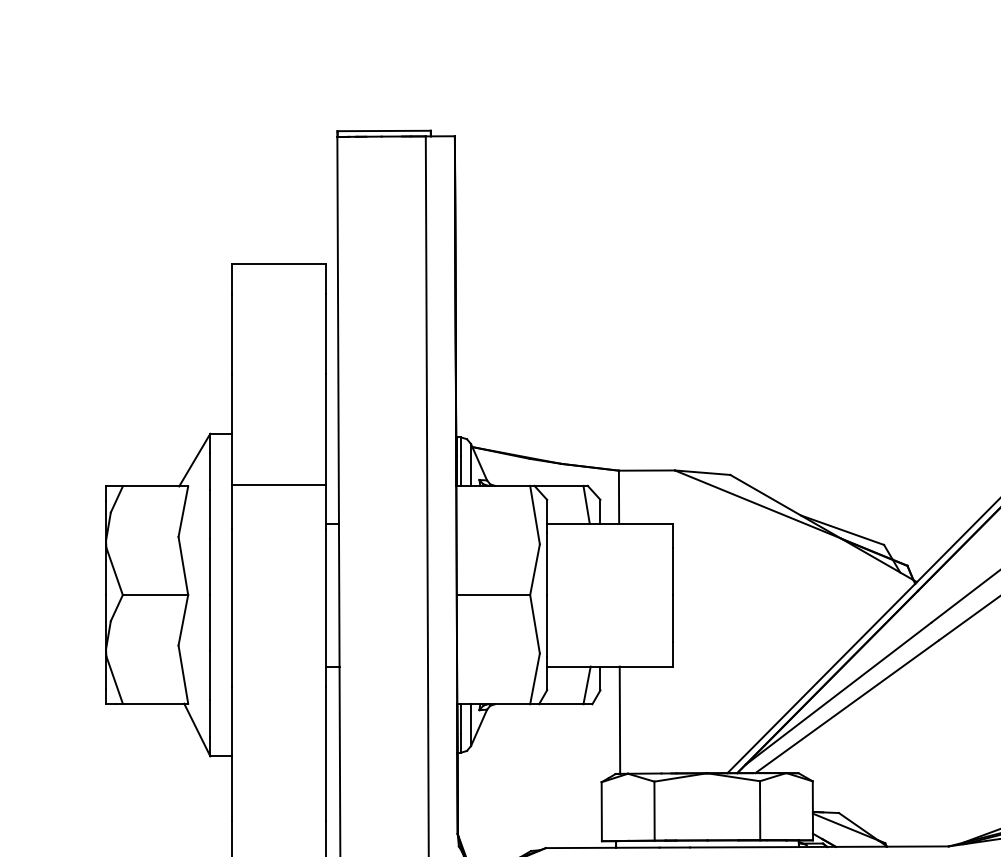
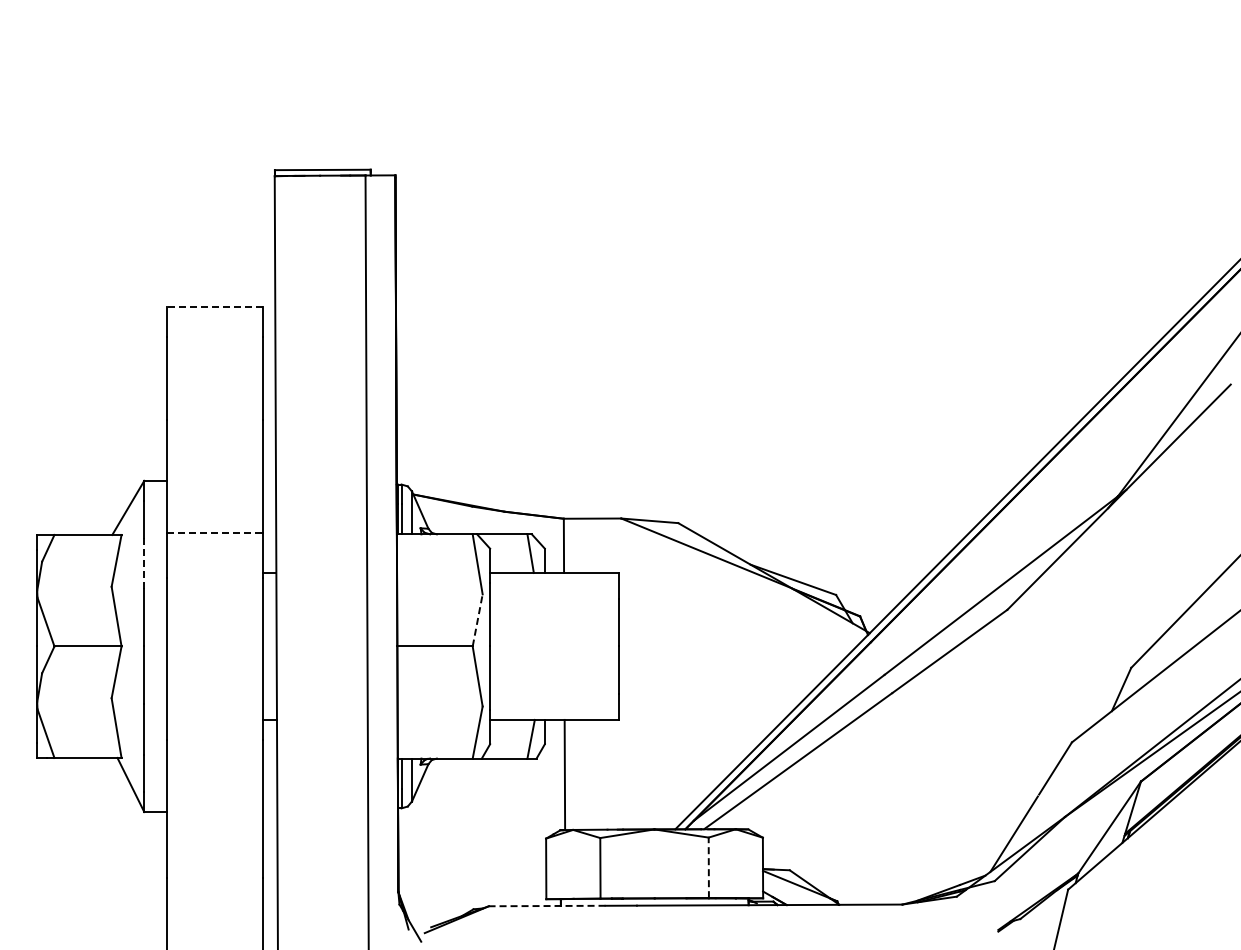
line: (278, 263) -> (214, 306), solid -> dashed
line: (278, 485) -> (214, 533), solid -> dashed
line: (210, 514) -> (144, 563), solid -> dashed
line: (534, 569) -> (477, 620), solid -> dashed
line: (759, 810) -> (708, 867), solid -> dashed
line: (602, 848) -> (546, 906), solid -> dashed

